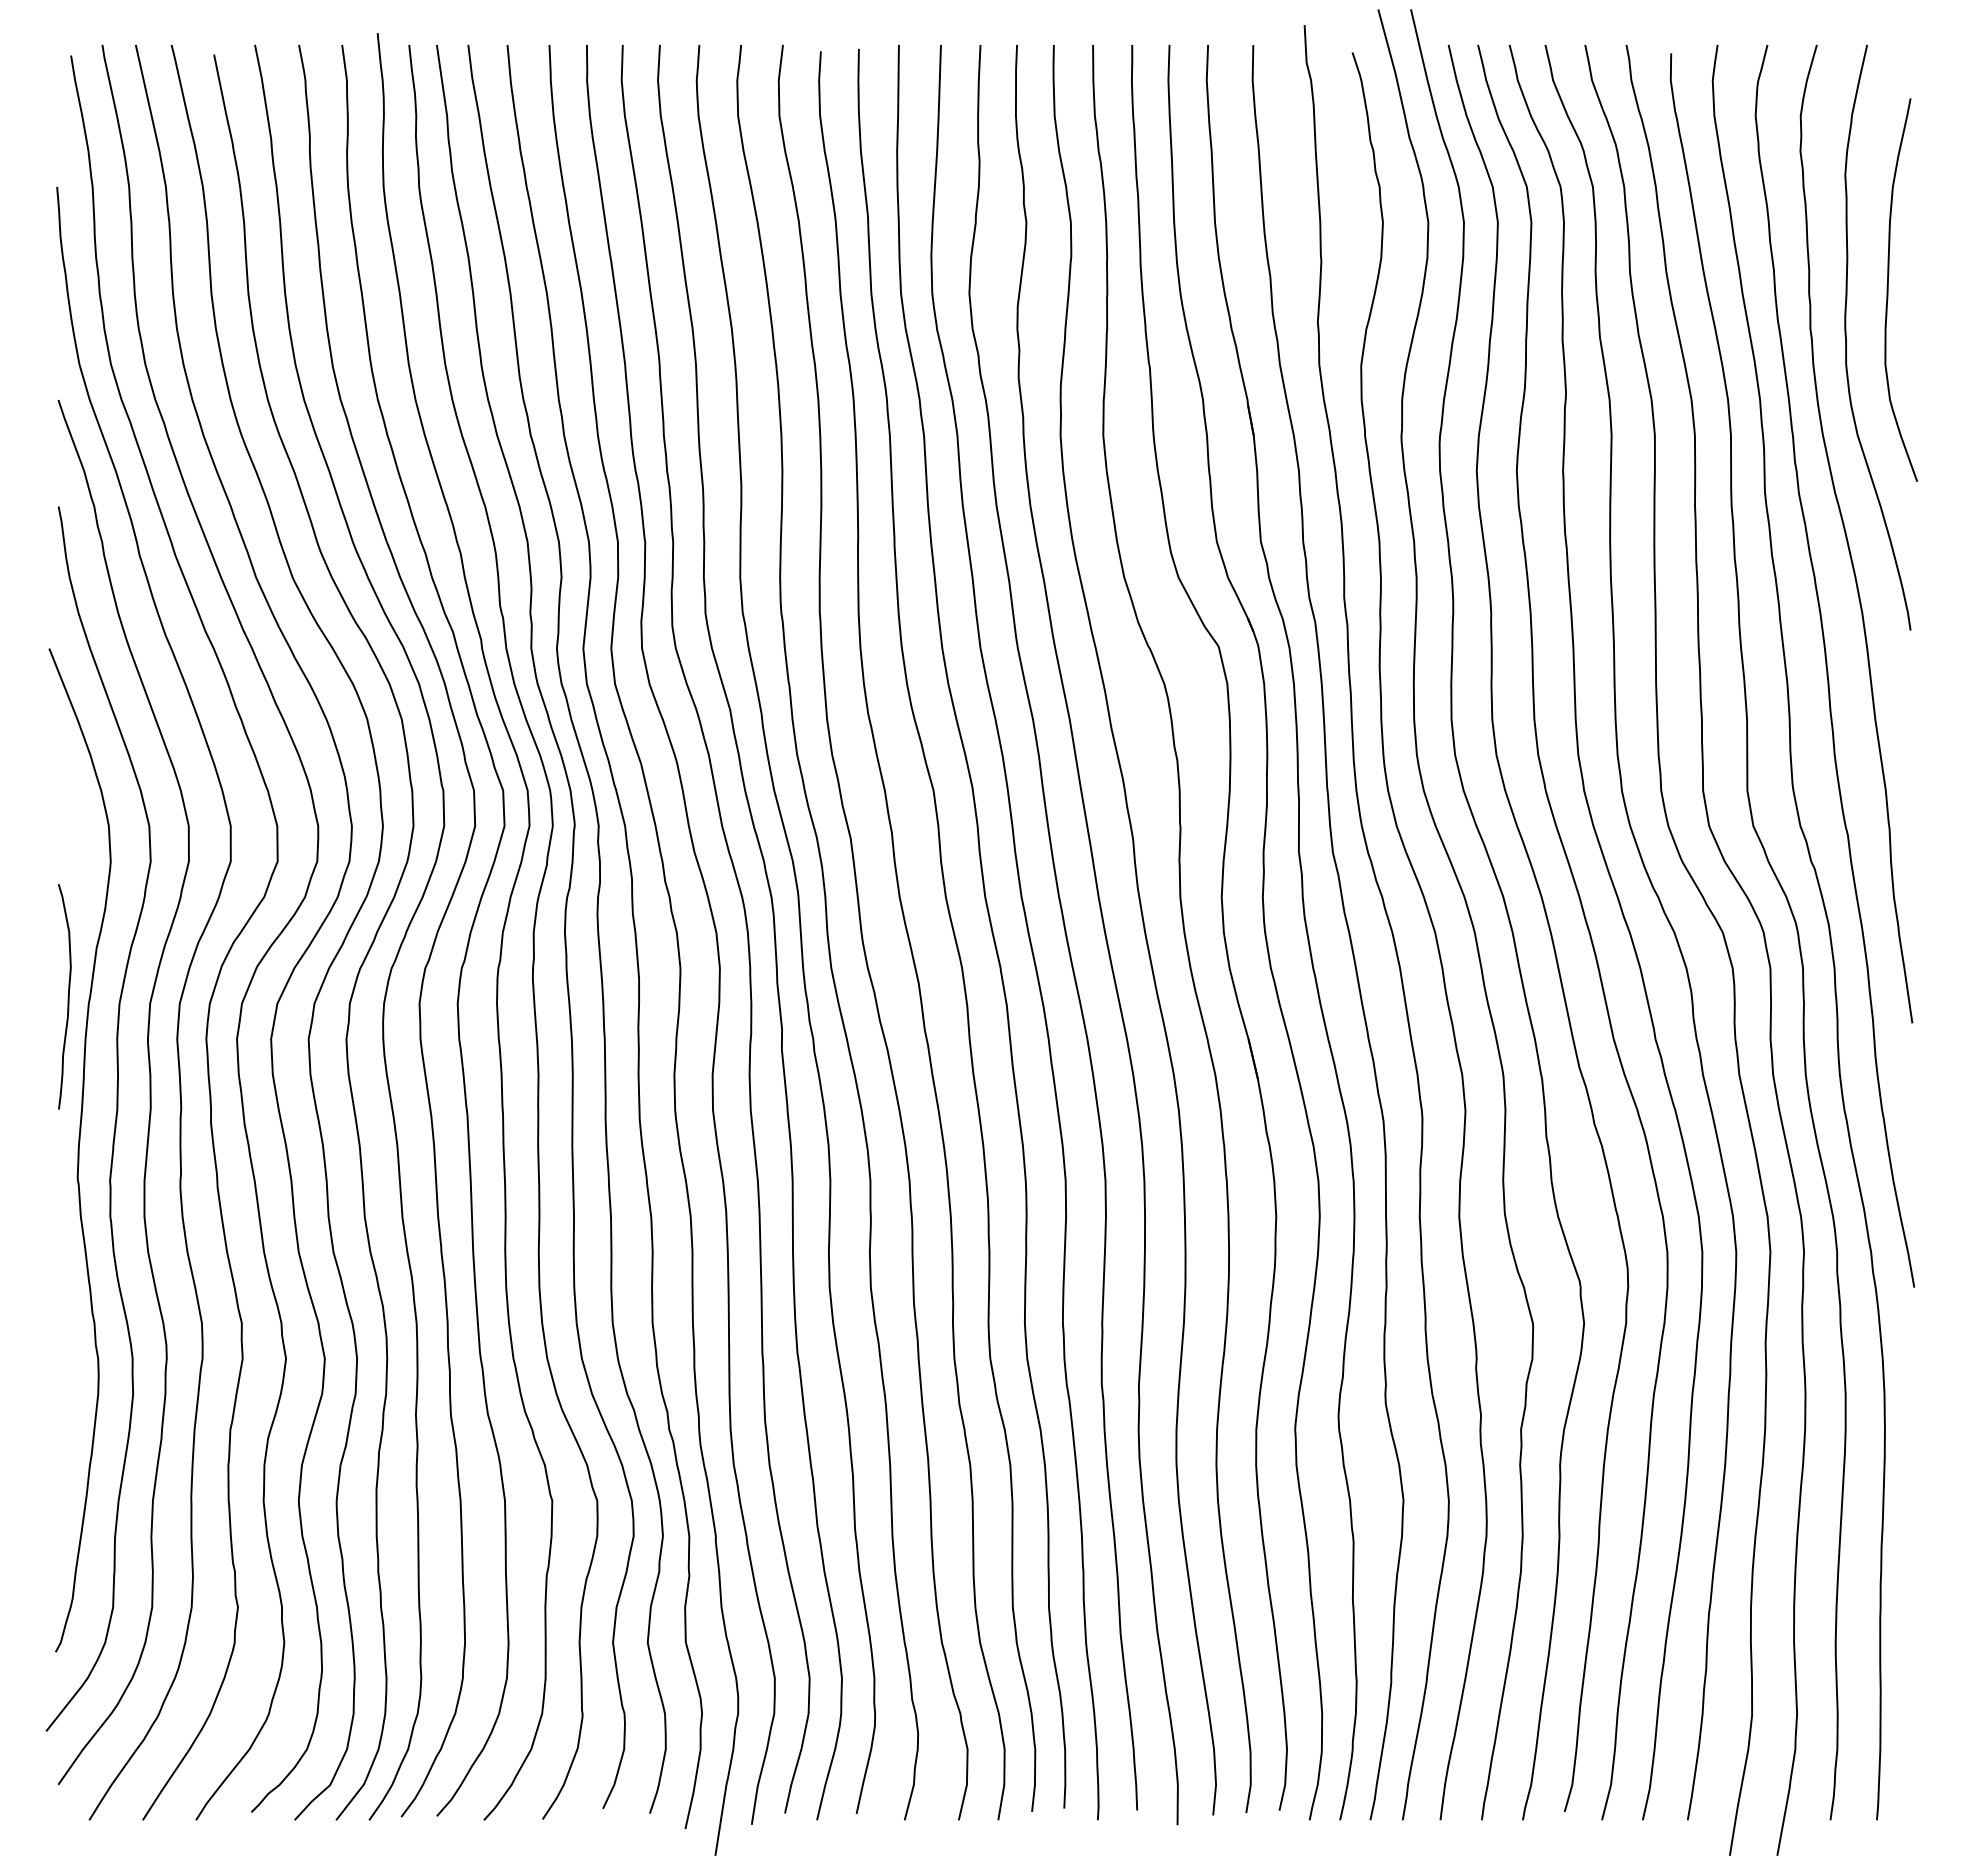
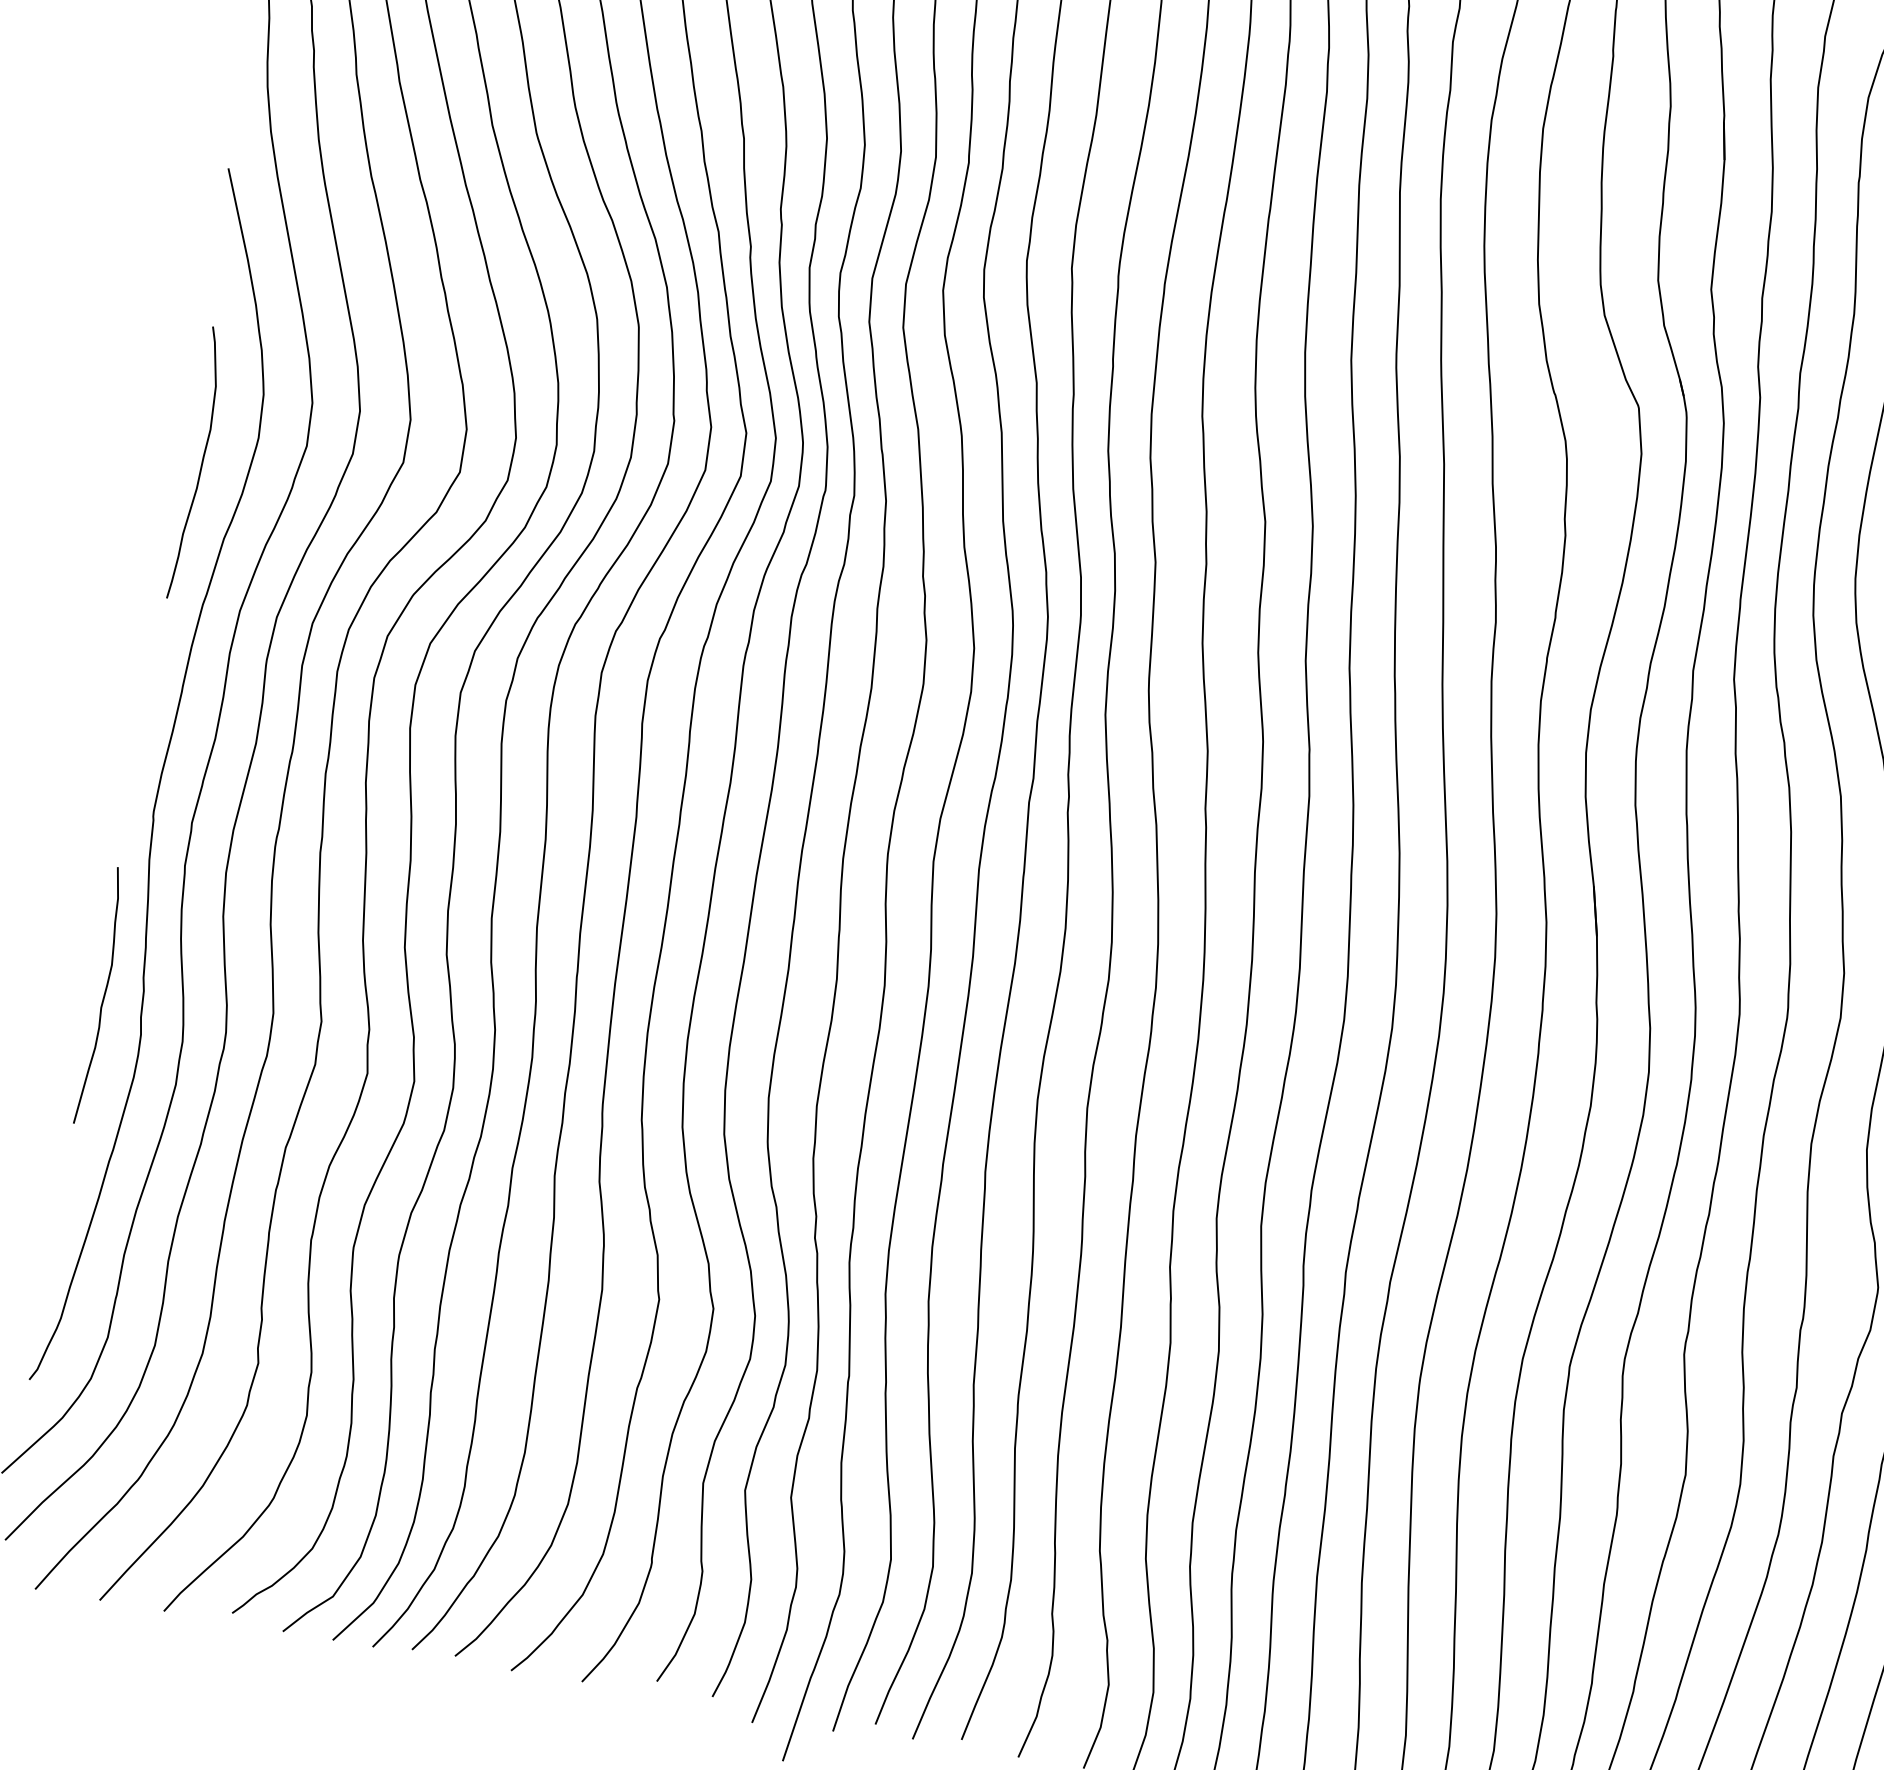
curve: (67, 996) -> (200, 463), moved
curve: (62, 1332) -> (103, 995), added

